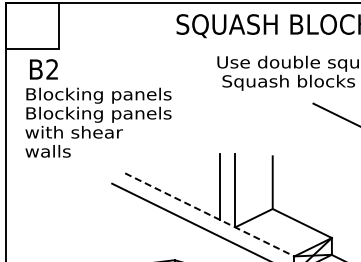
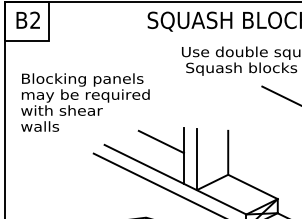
text: (43, 69) -> (27, 20), moved
text: (102, 114) -> (85, 95), Blocking panels -> may be required
line: (192, 169) -> (161, 141), added
line: (210, 215) -> (176, 180), dashed -> solid

